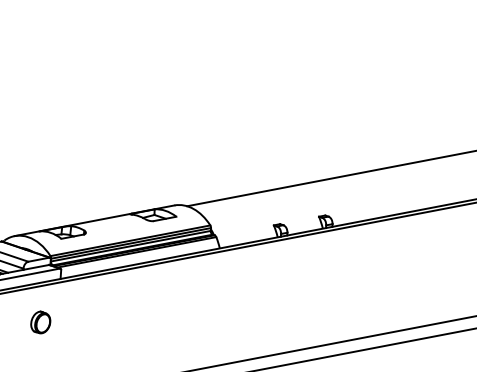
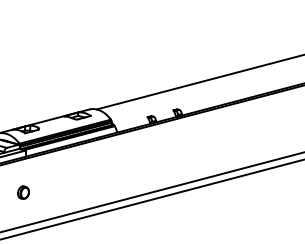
part: (40, 322) -> (23, 192), moved

